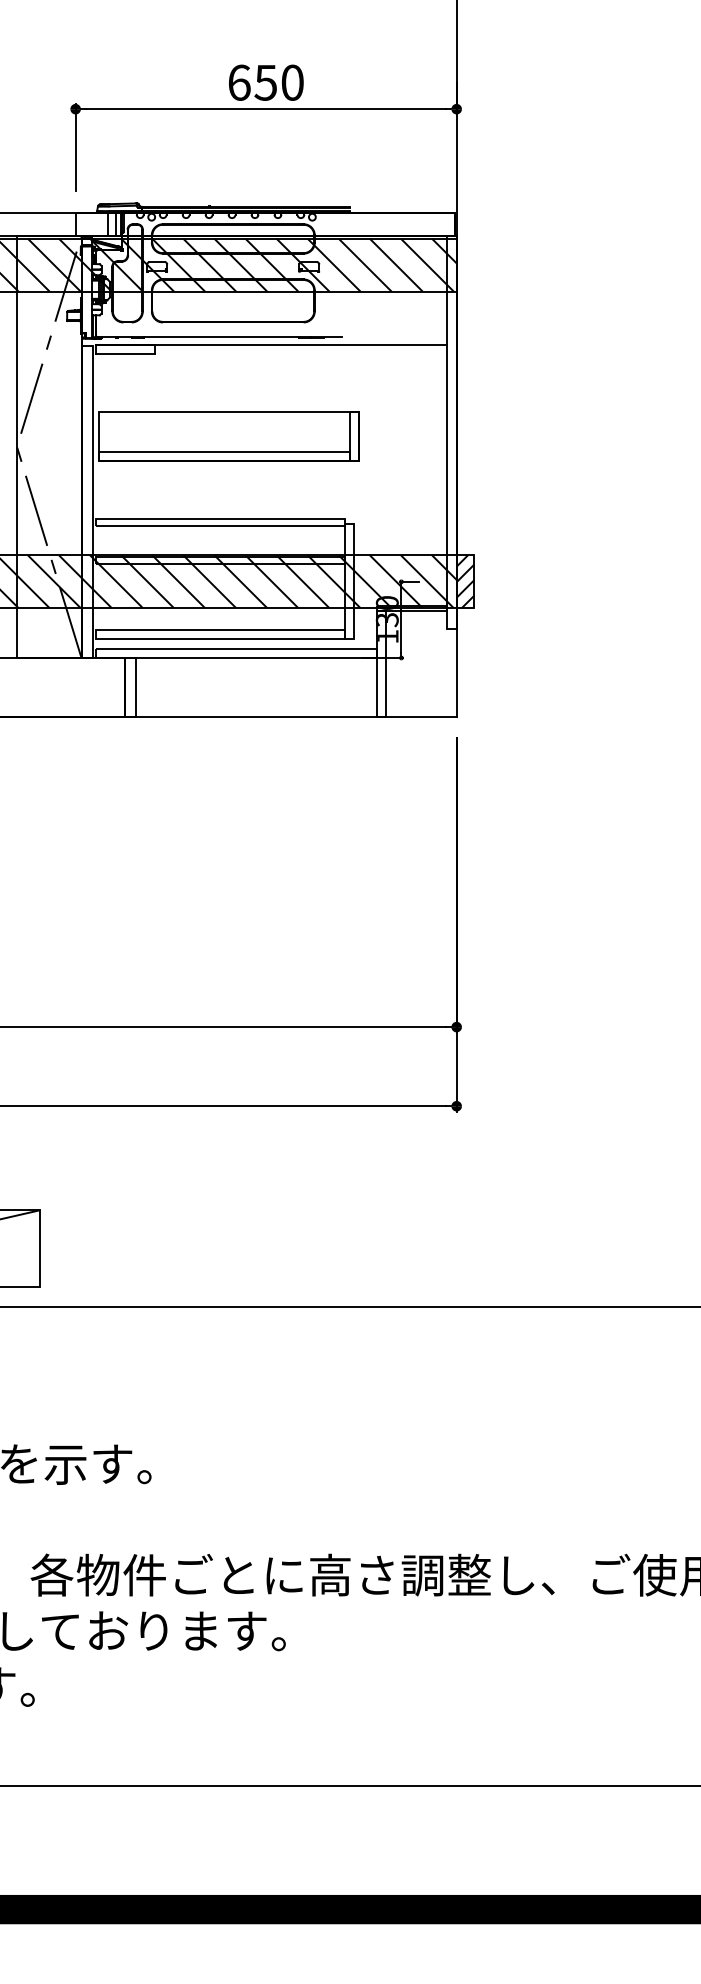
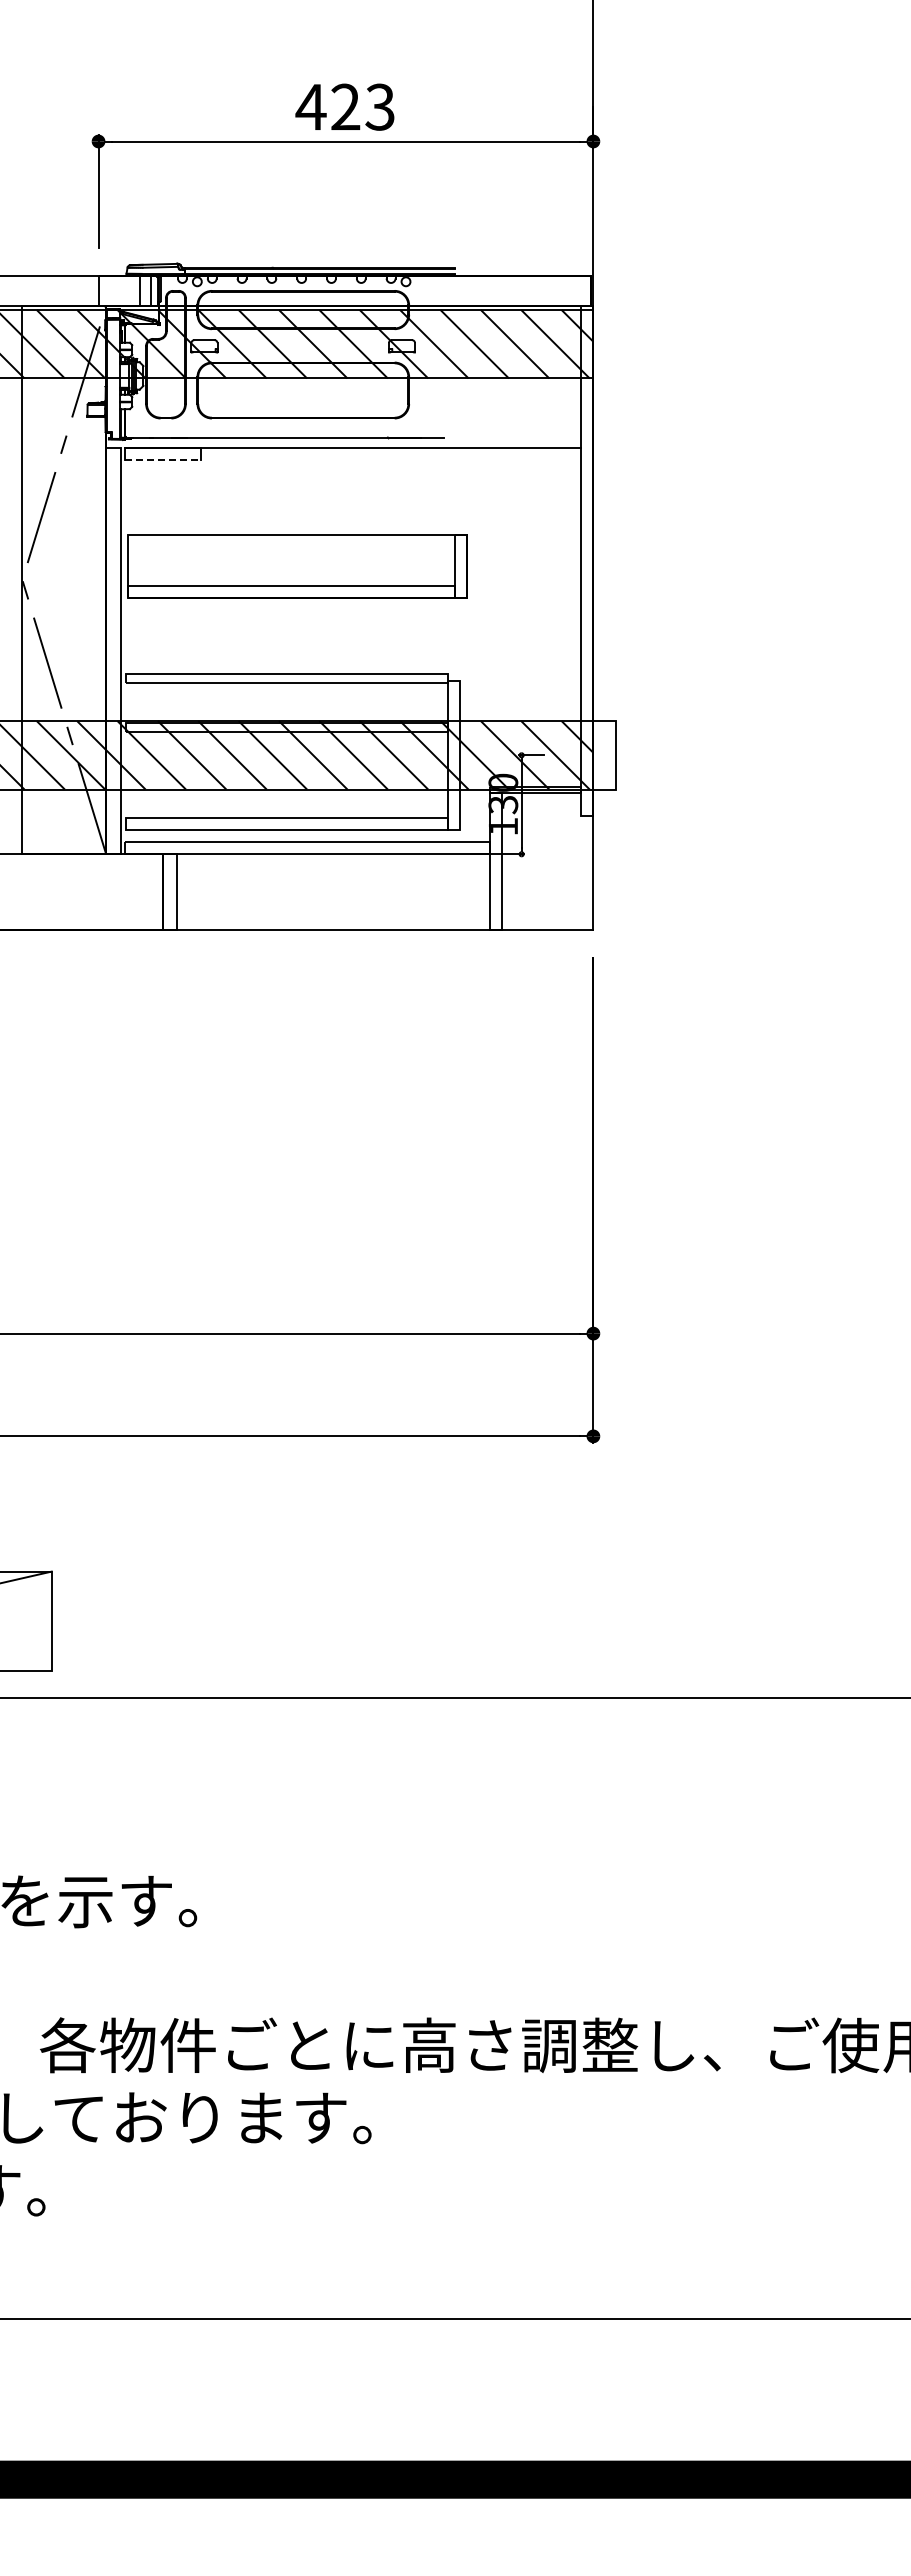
text: (265, 82) -> (344, 106), 650 -> 423
line: (125, 354) -> (163, 459), solid -> dashed
hatch: (465, 581) -> (604, 755), removed

